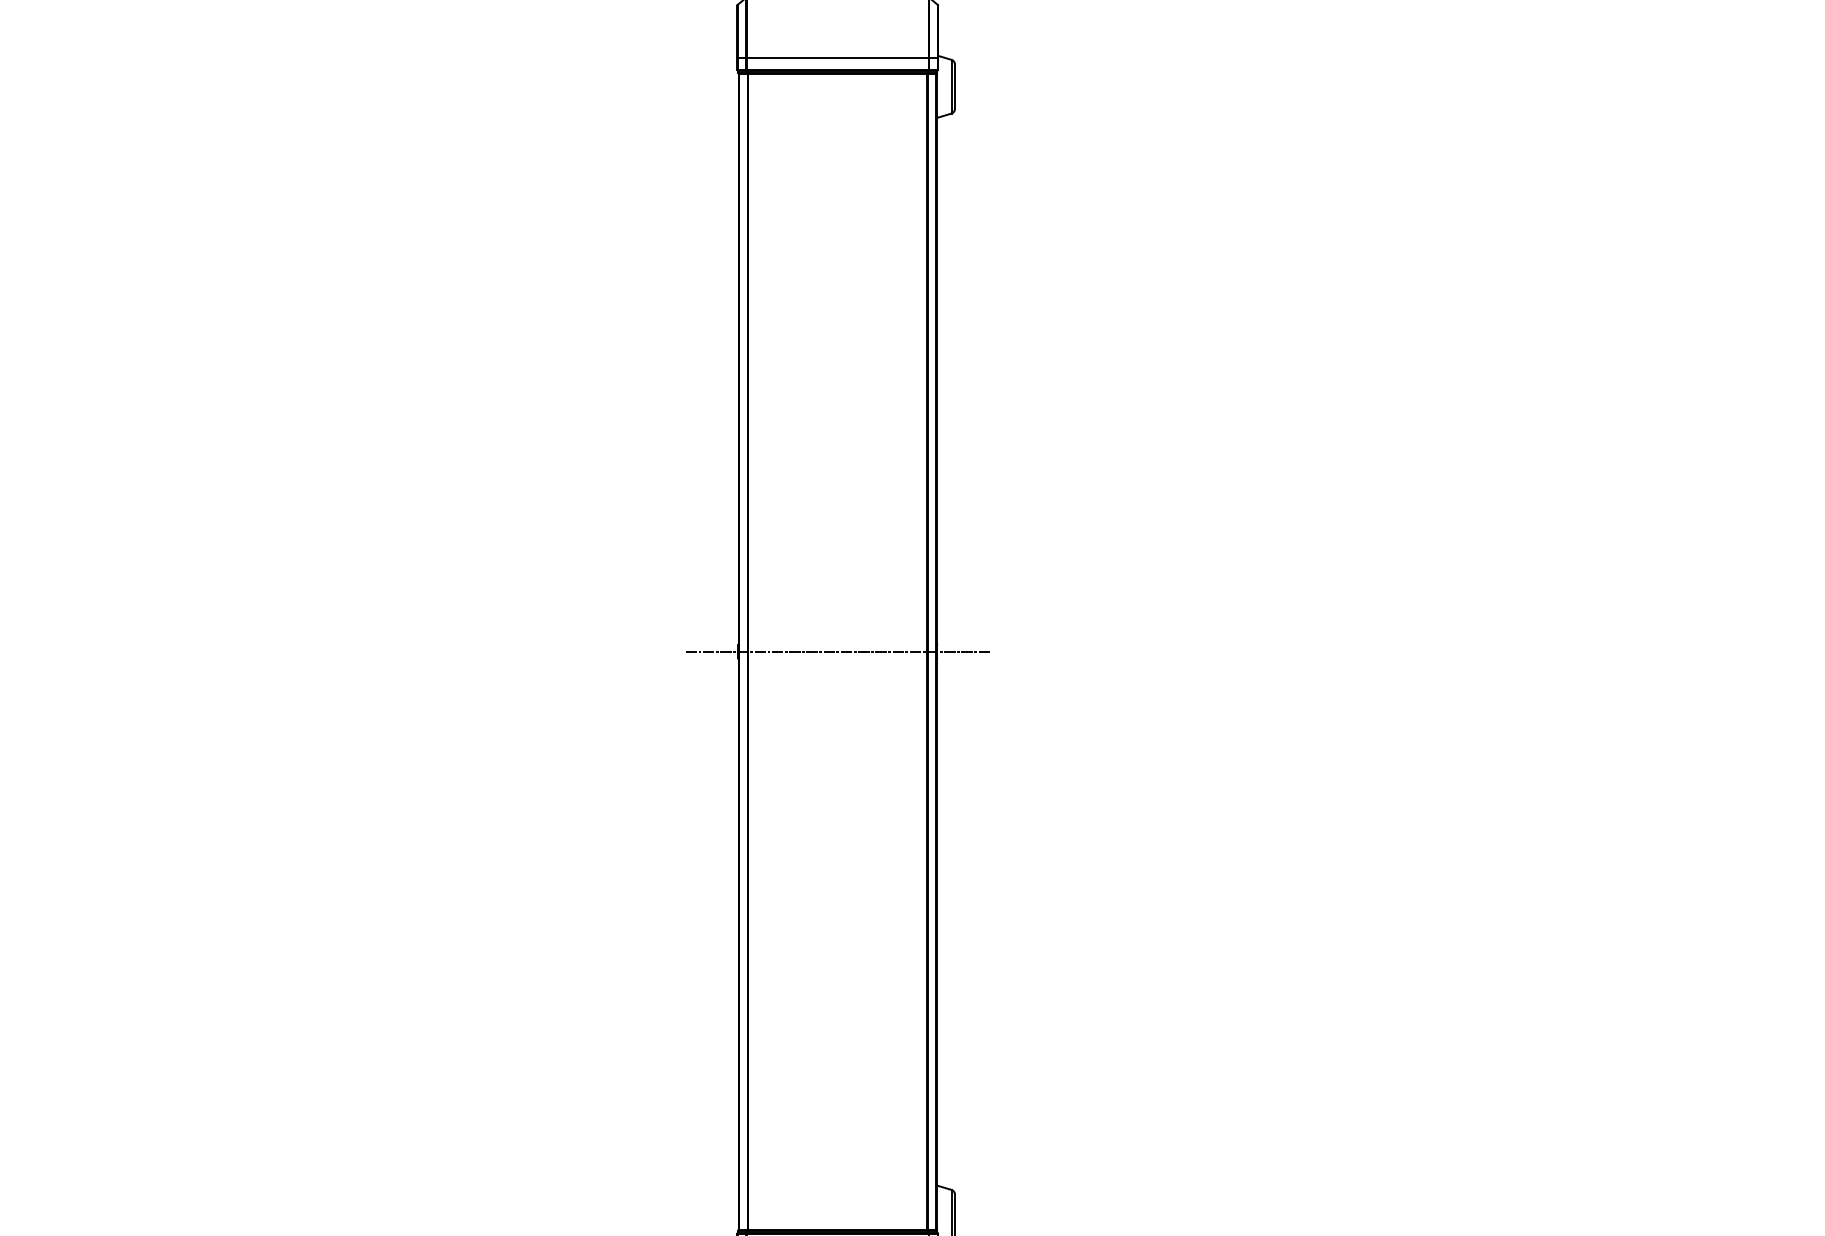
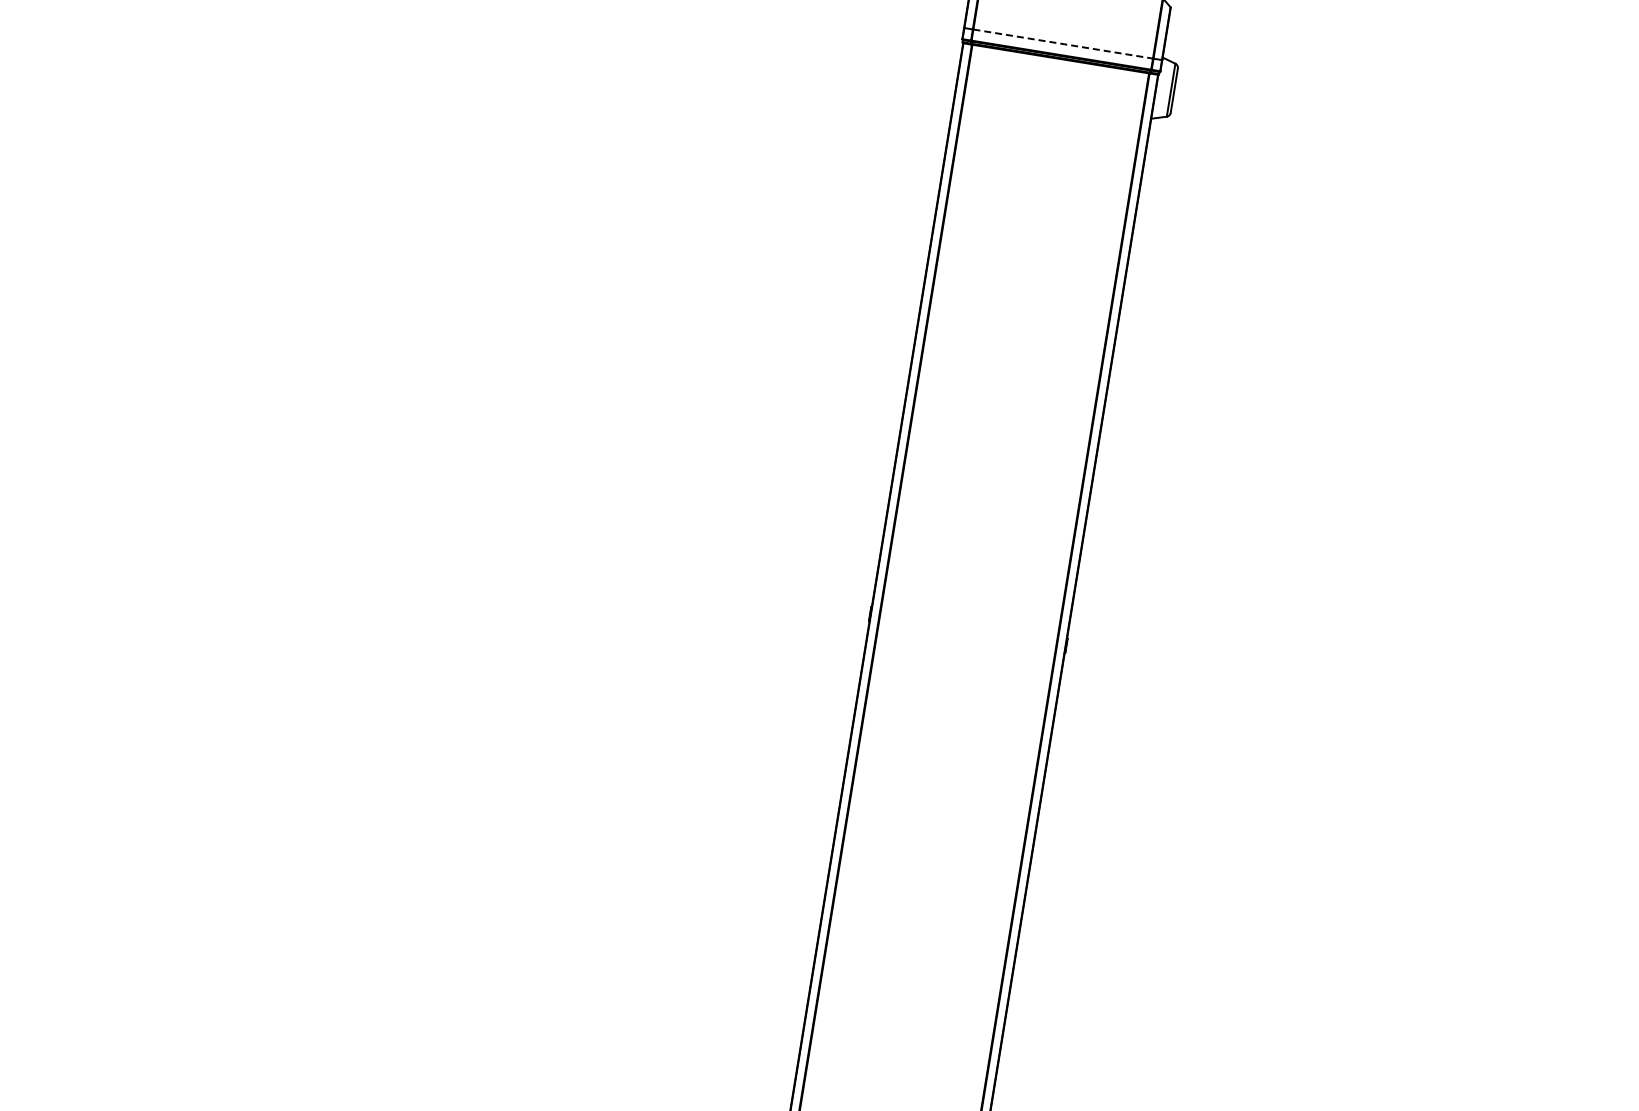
line: (837, 58) -> (1062, 44), solid -> dashed
line: (837, 651) -> (968, 629), removed

